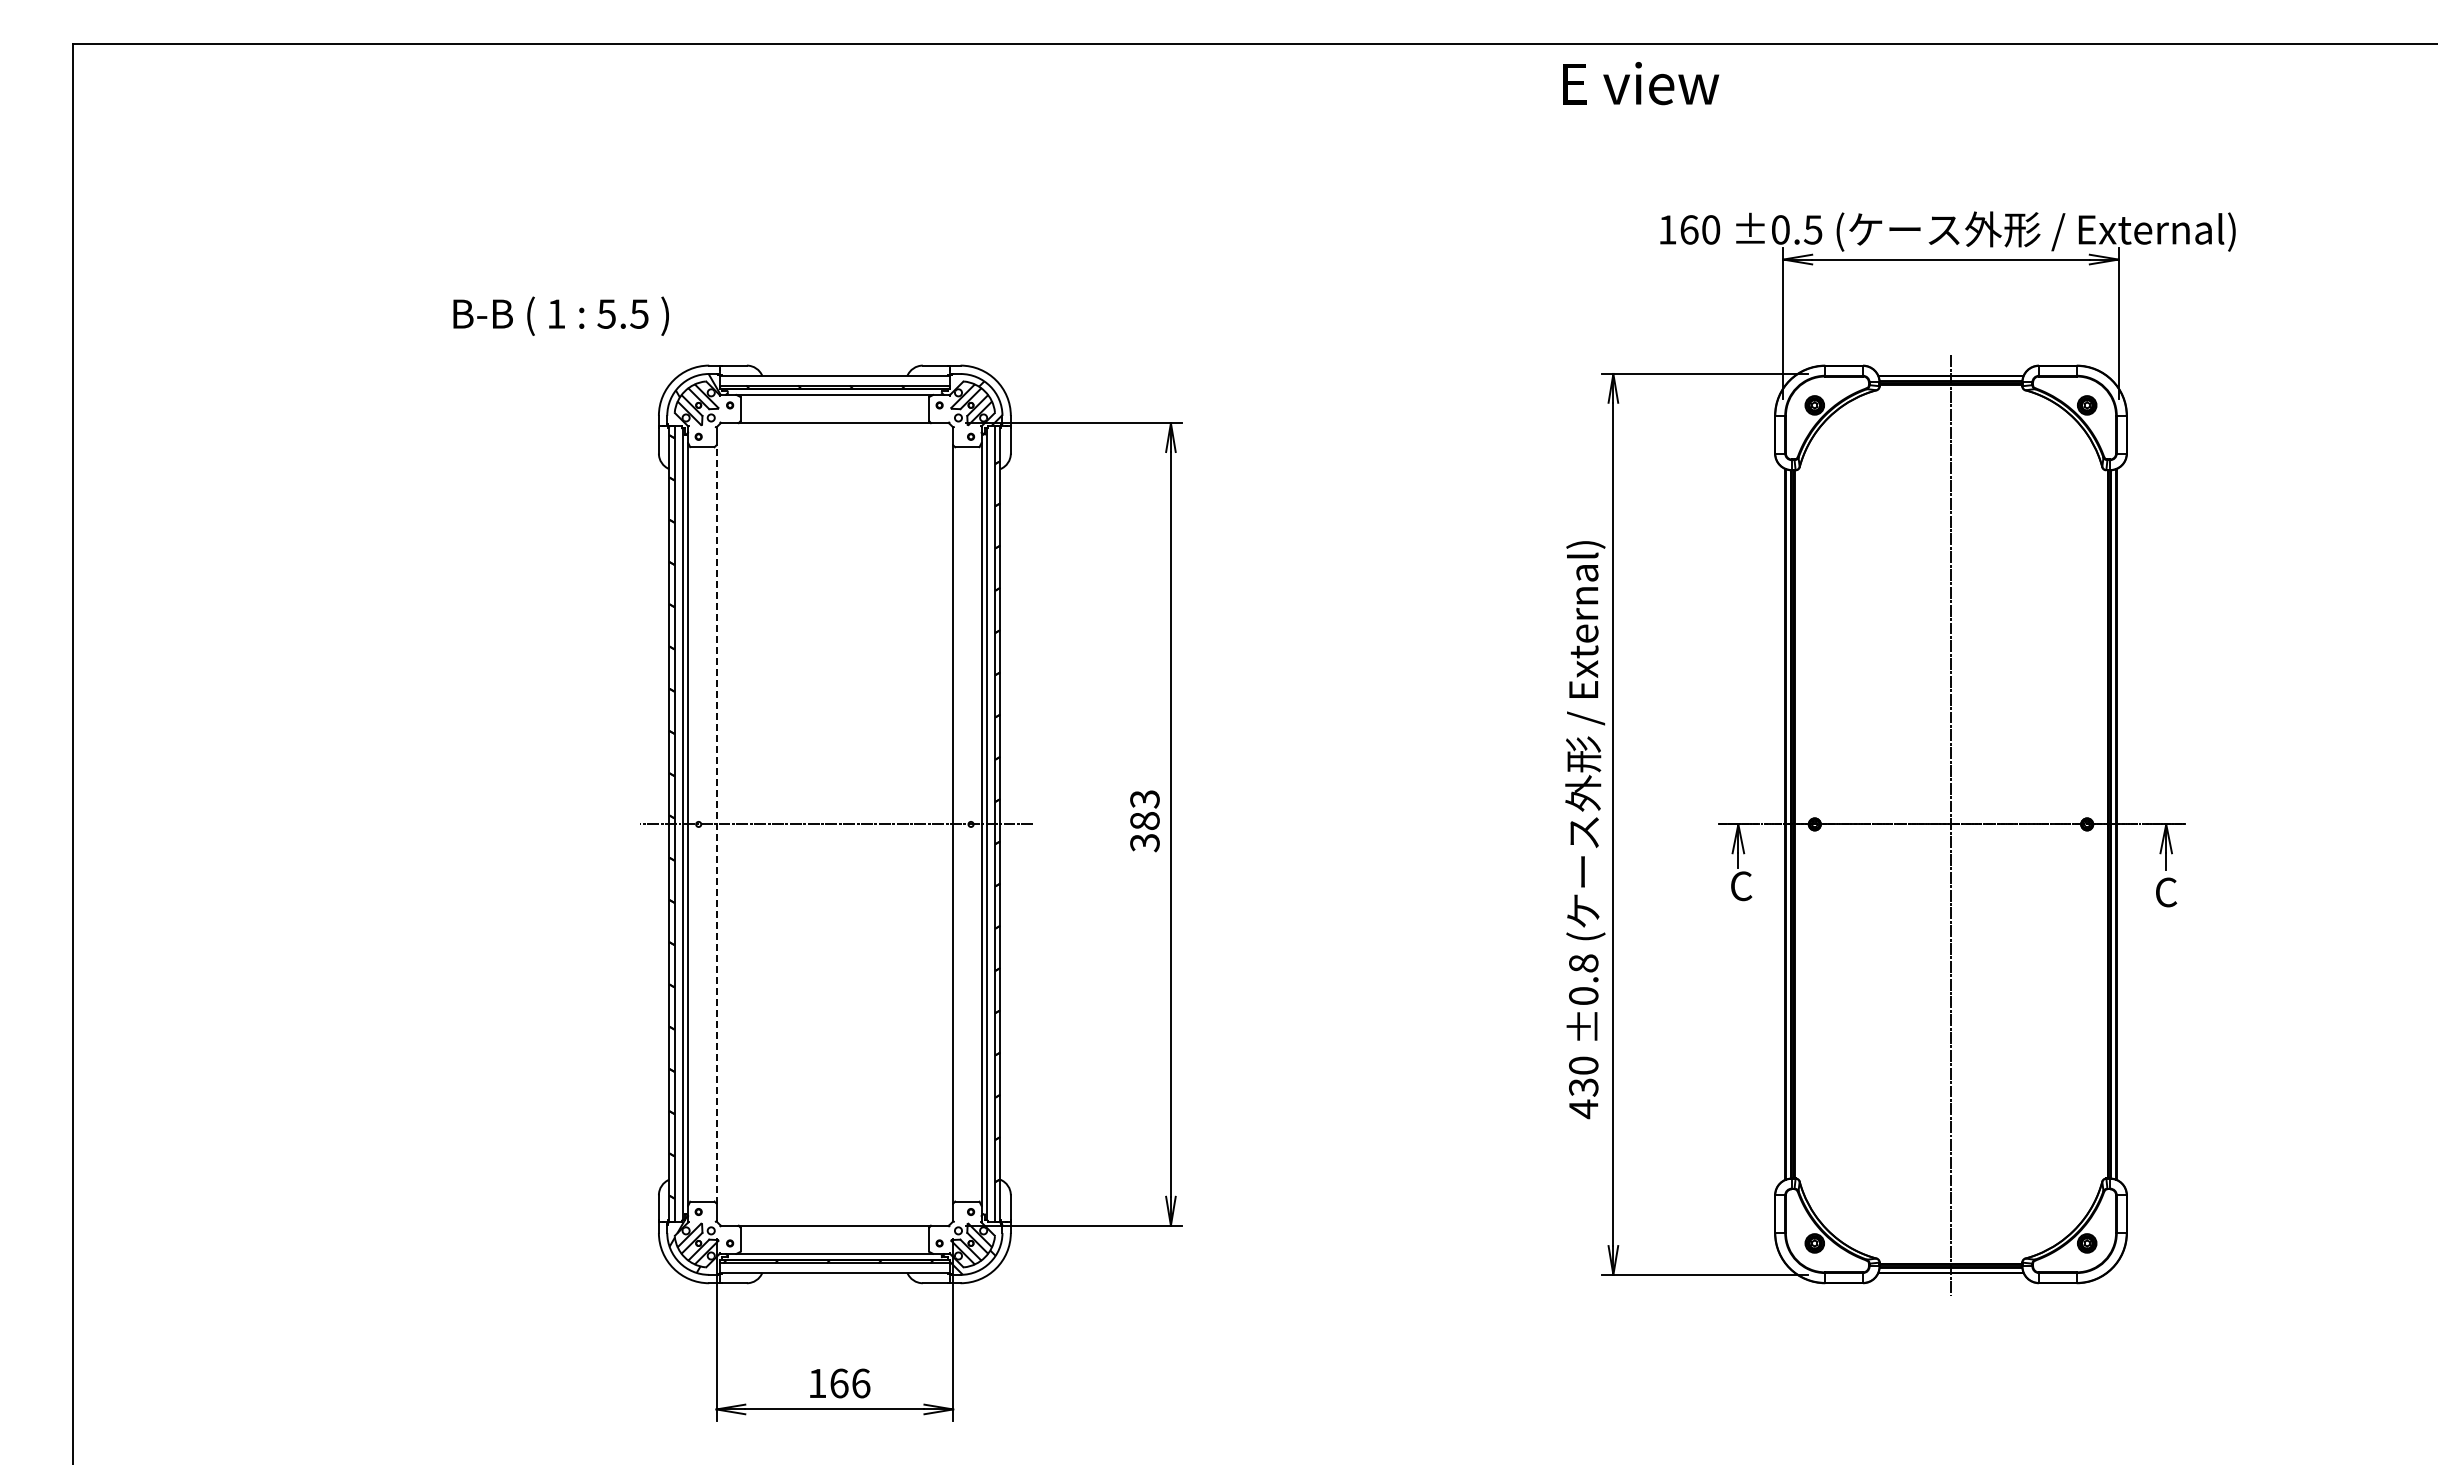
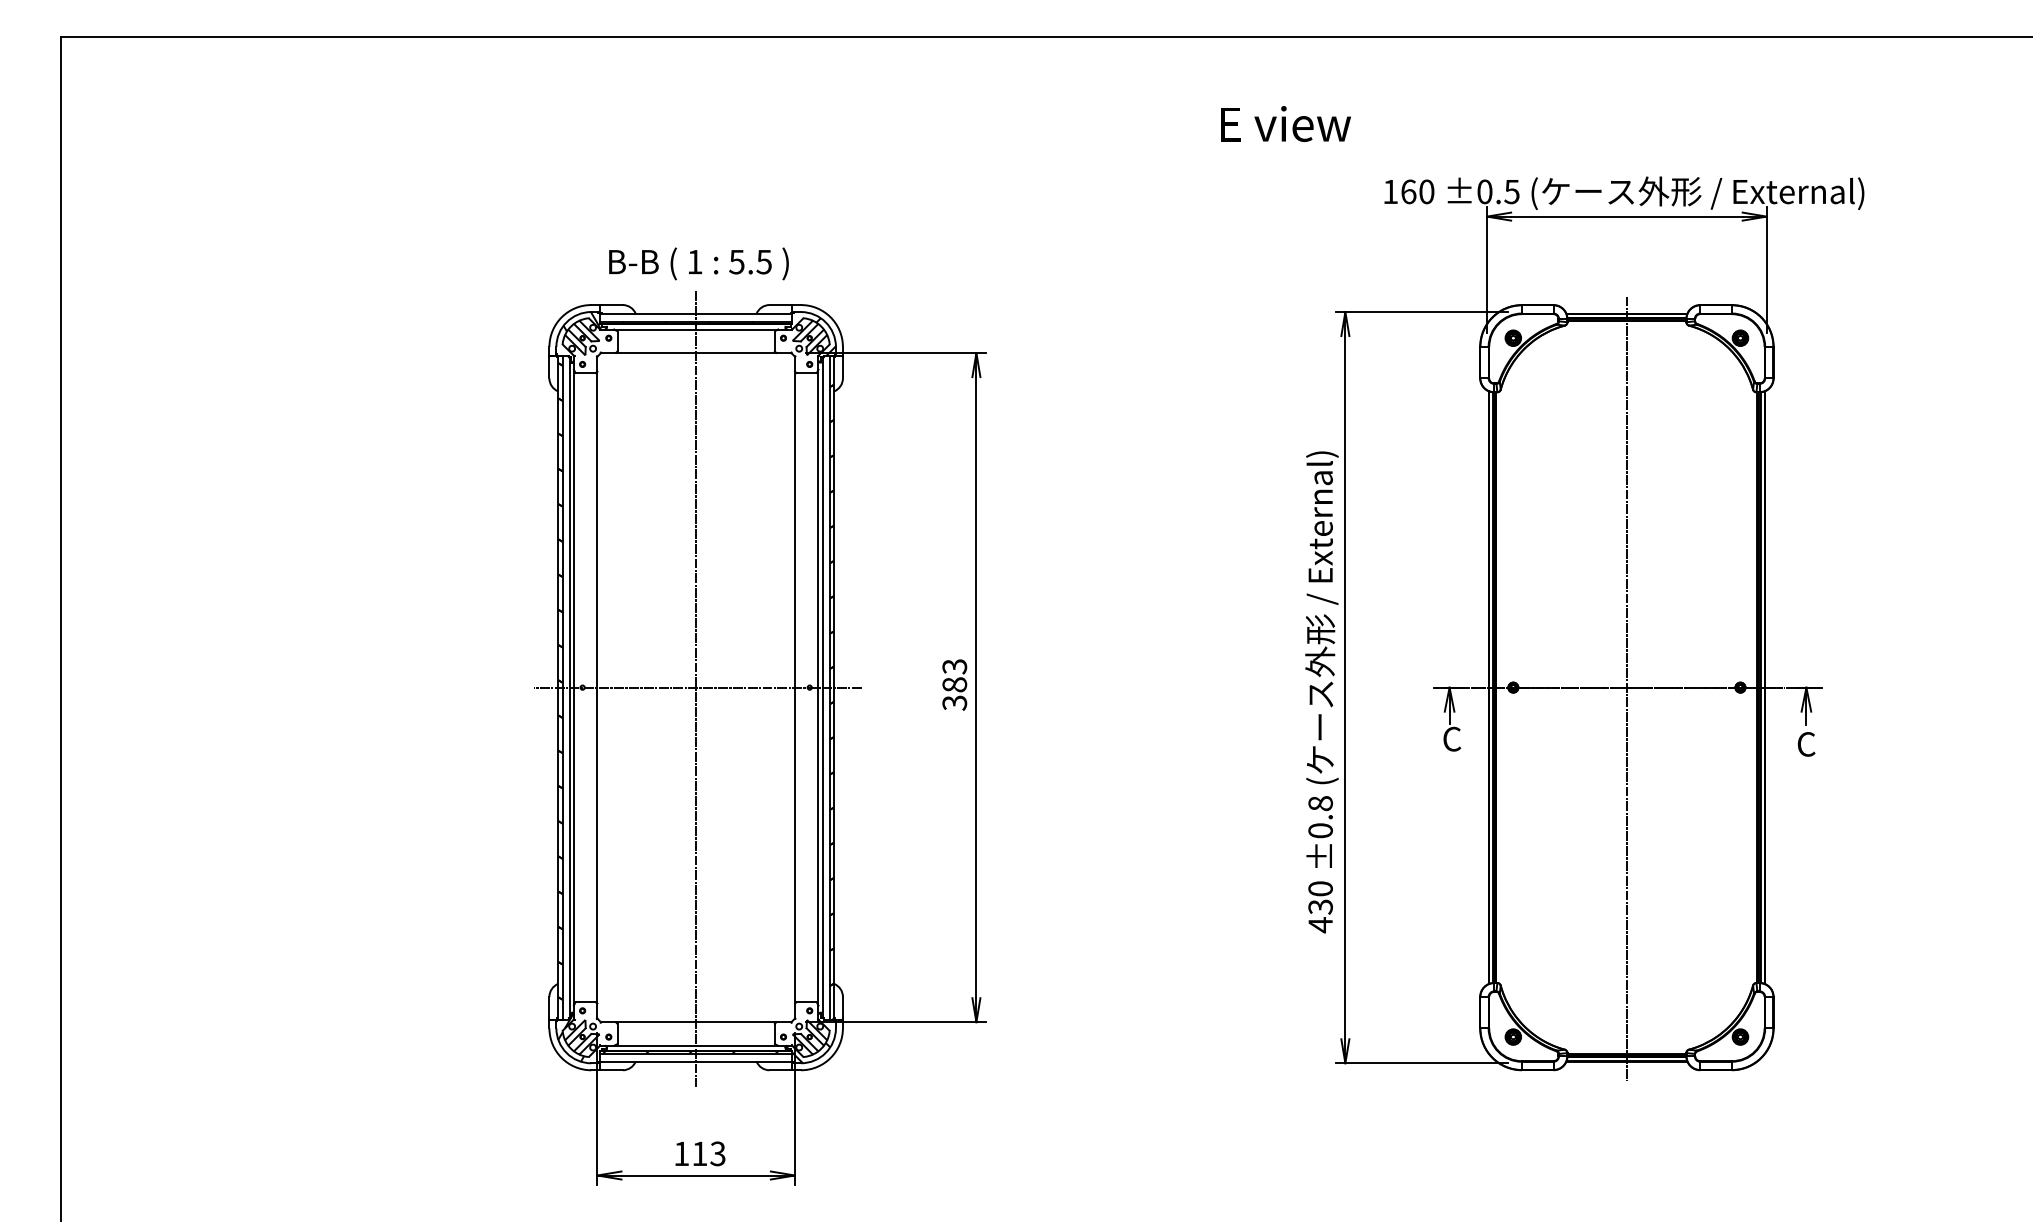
text: (1641, 83) -> (1286, 124), moved
text: (560, 315) -> (698, 263), moved
line: (716, 823) -> (597, 686), dashed -> solid
line: (834, 826) -> (695, 689), added
text: (850, 1383) -> (709, 1153), 166 -> 113

